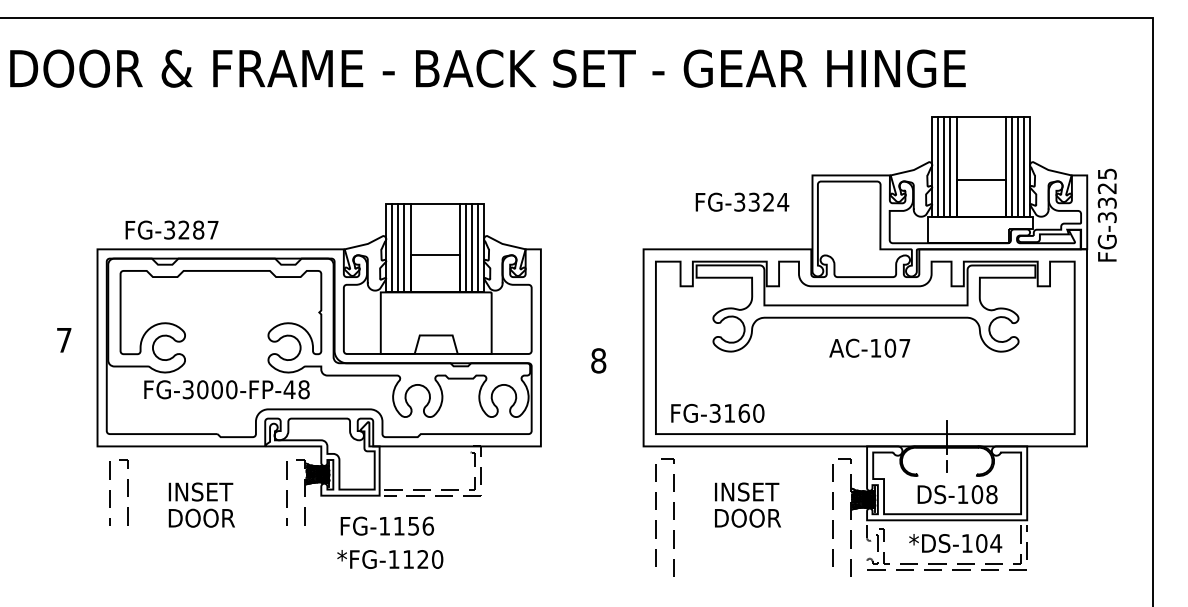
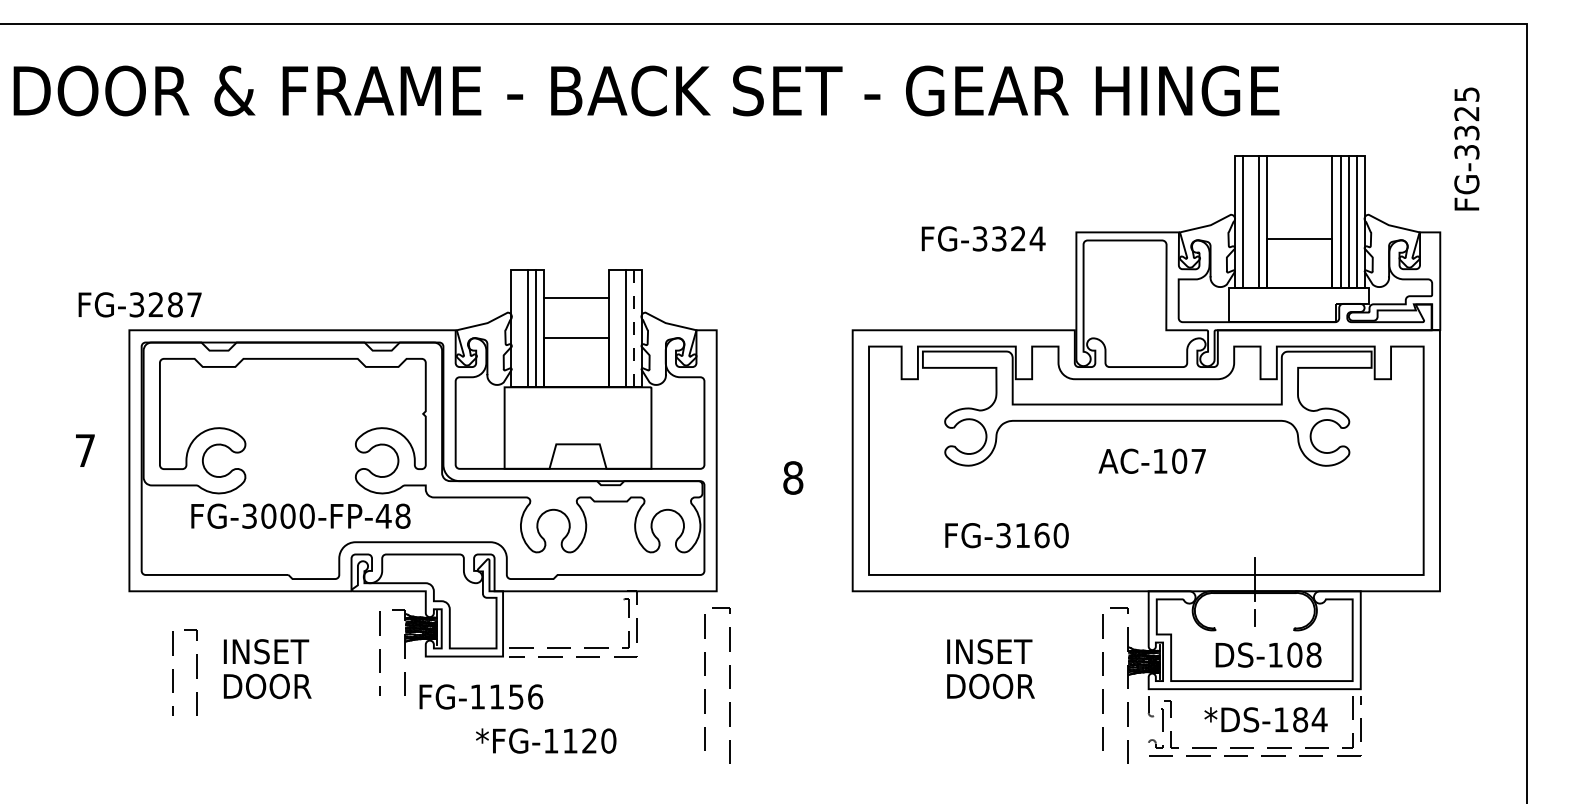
line: (943, 167) -> (1250, 221), removed
text: (742, 201) -> (983, 238), moved
line: (435, 203) -> (576, 297), moved
text: (1107, 214) -> (1466, 148), moved
text: (171, 229) -> (139, 304), moved
line: (392, 248) -> (519, 328), removed
line: (466, 248) -> (617, 328), removed
line: (478, 248) -> (633, 328), solid -> dashed
text: (717, 413) -> (1006, 535), moved
line: (110, 492) -> (173, 672), moved
line: (674, 517) -> (729, 685), moved
text: (387, 525) -> (481, 696), moved
text: (981, 543) -> (1300, 719), *DS-104 -> *DS-184
text: (390, 559) -> (546, 740), moved

